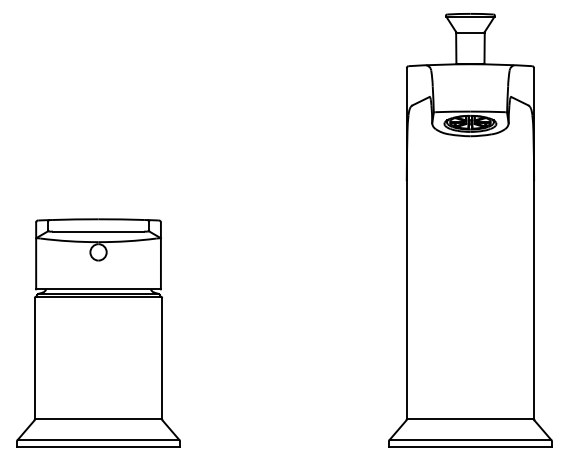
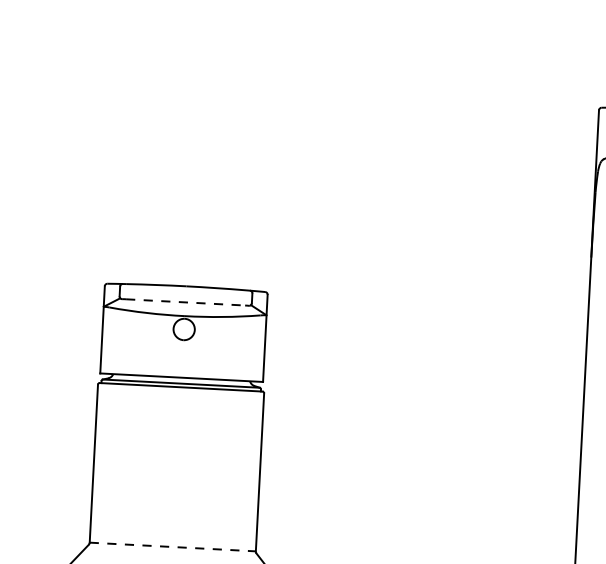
line: (98, 231) -> (185, 302), solid -> dashed
line: (98, 419) -> (172, 547), solid -> dashed

